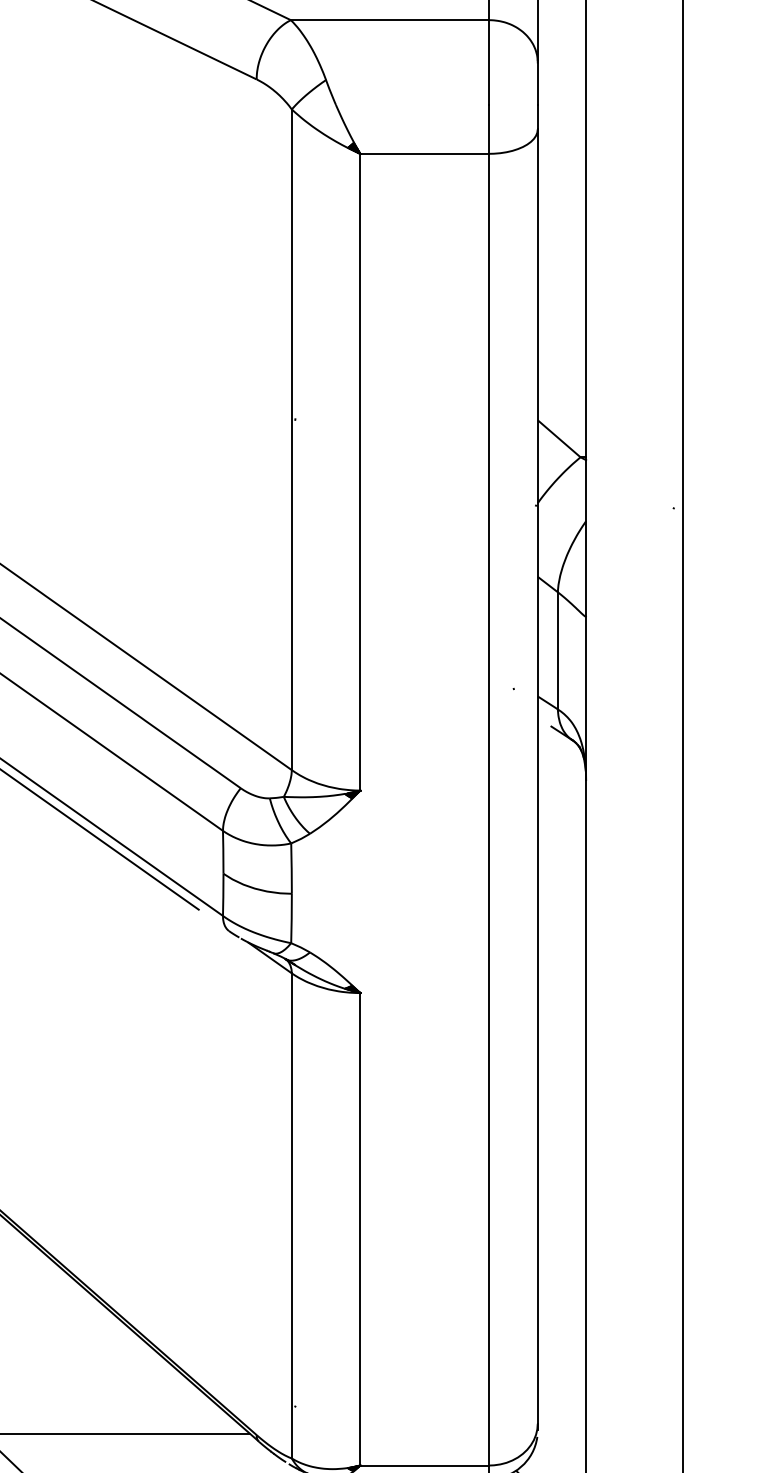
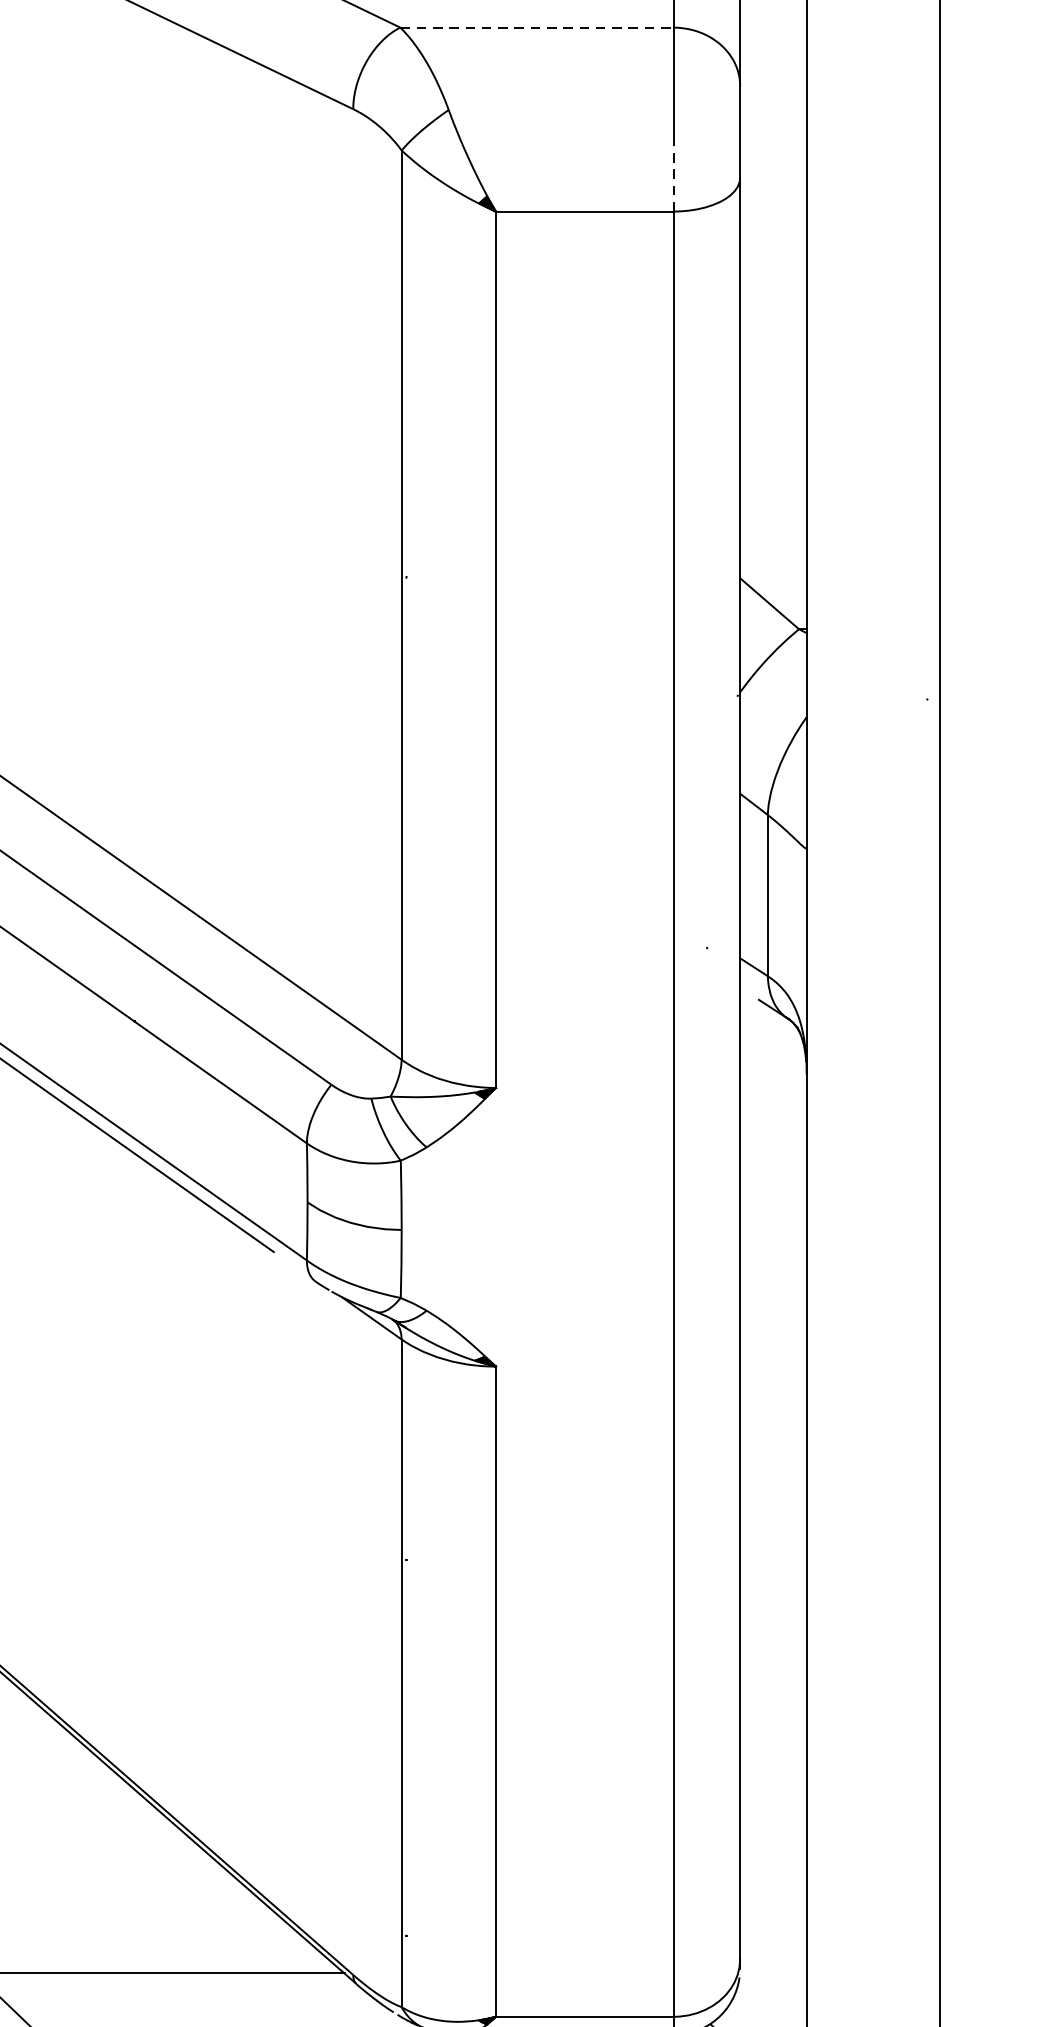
line: (390, 20) -> (537, 28), solid -> dashed
line: (489, 128) -> (673, 176), solid -> dashed

